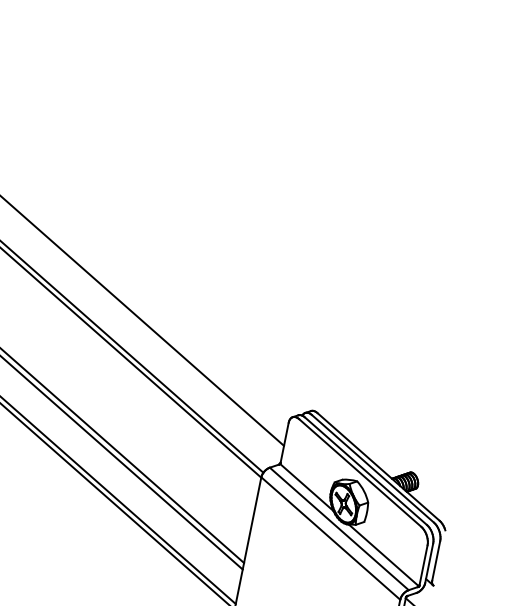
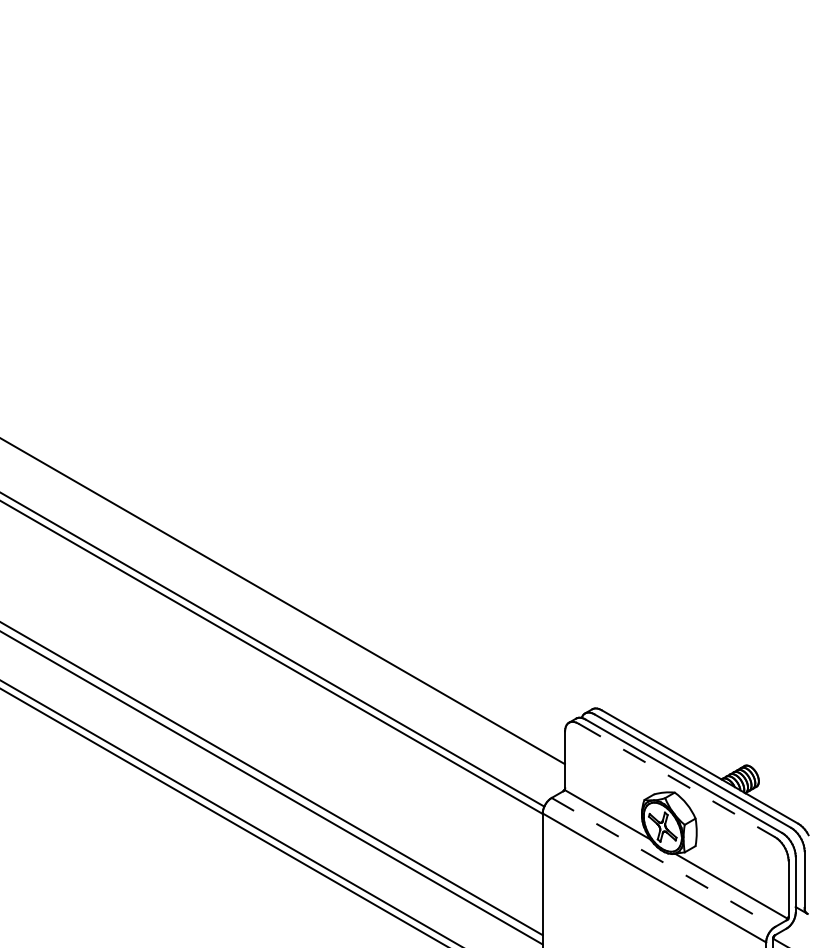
line: (360, 473) -> (676, 780), solid -> dashed
line: (339, 528) -> (663, 862), solid -> dashed

